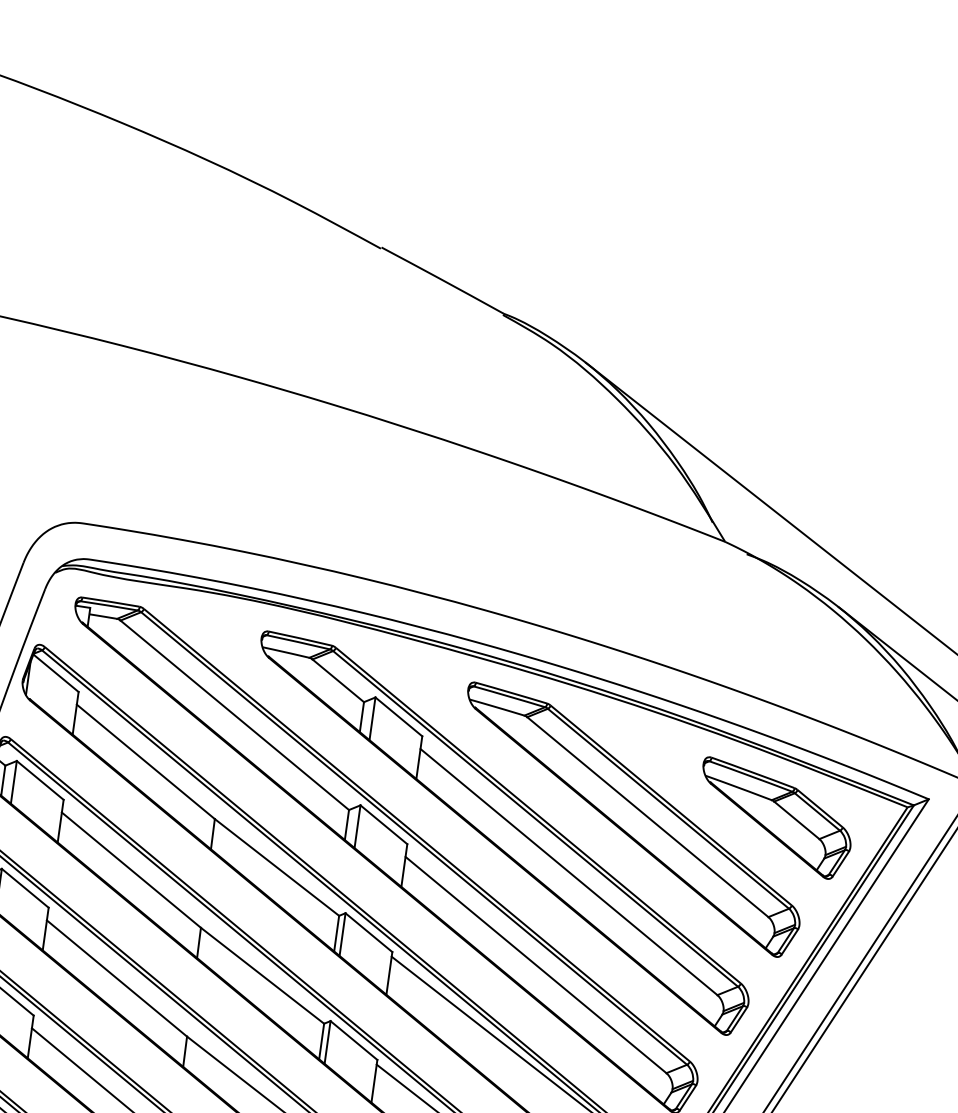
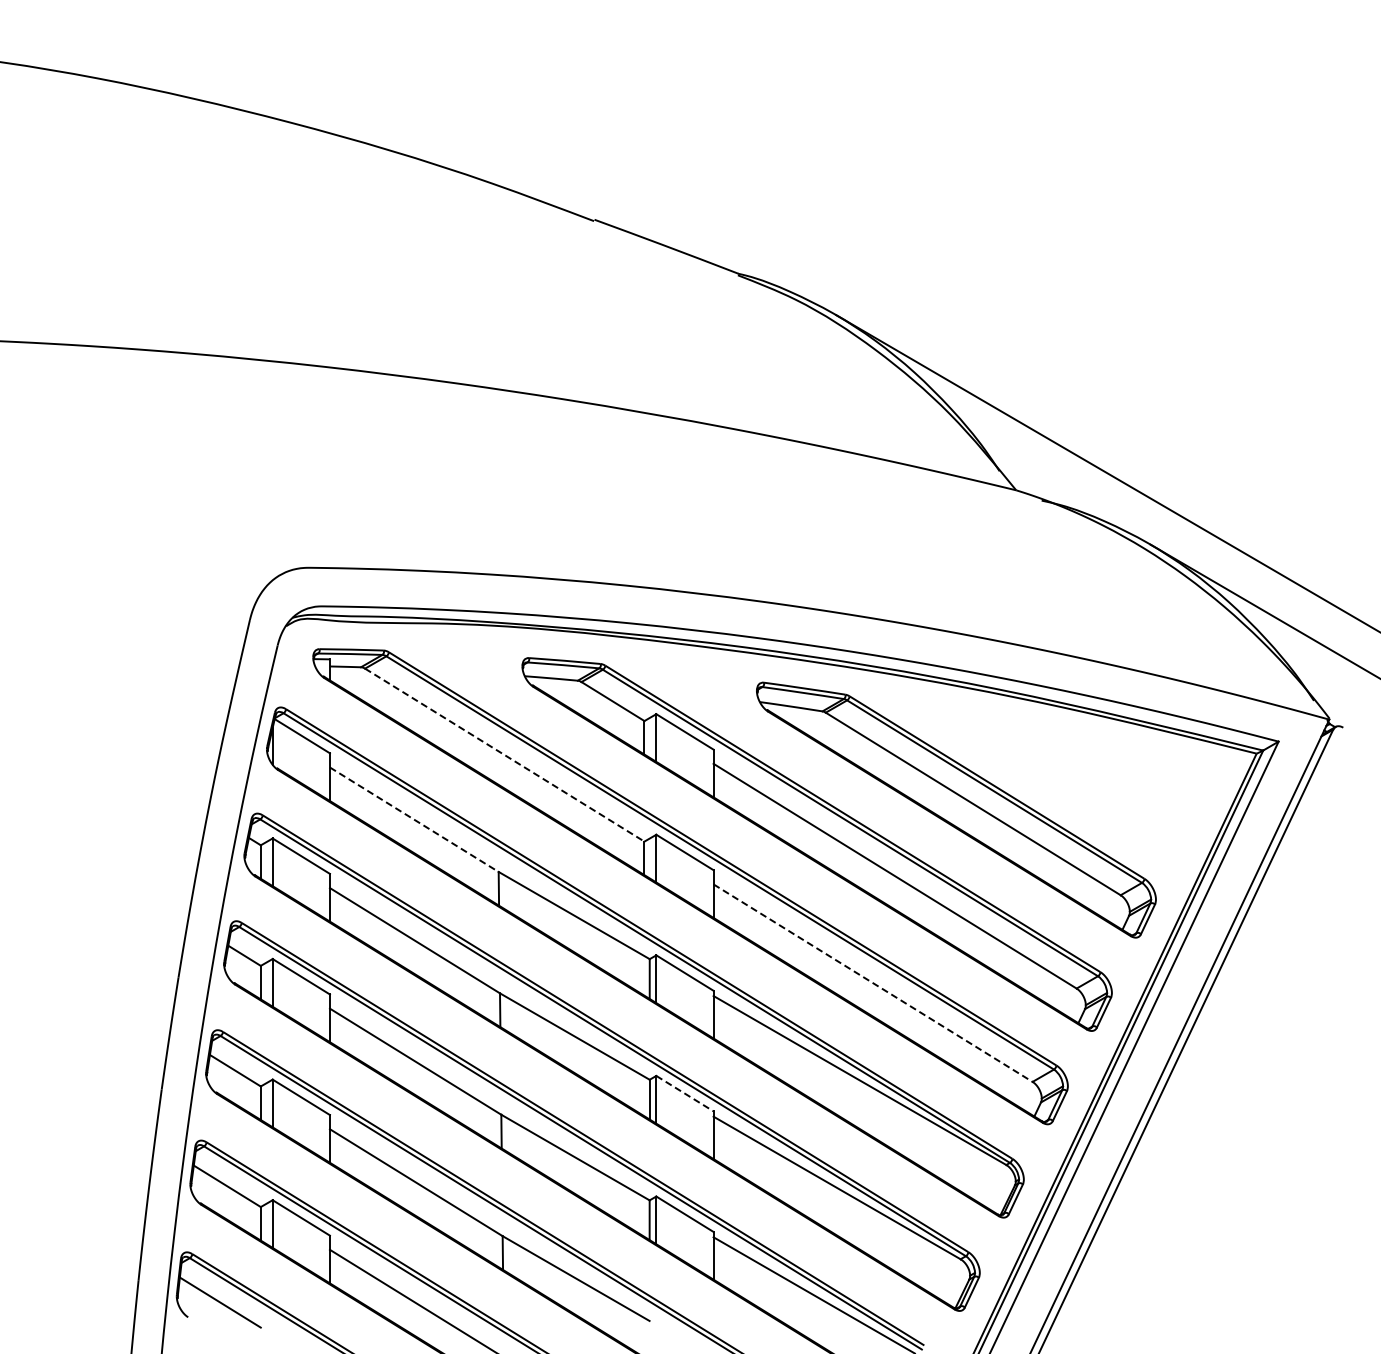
line: (235, 715) -> (505, 755), solid -> dashed
line: (146, 761) -> (414, 819), solid -> dashed
part: (774, 818) -> (1112, 786), removed
line: (536, 965) -> (873, 983), solid -> dashed
line: (353, 1040) -> (684, 1093), solid -> dashed

